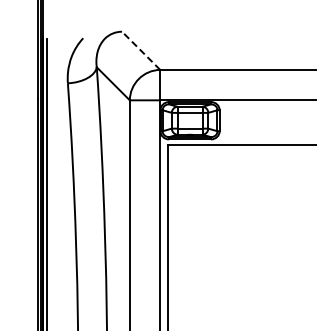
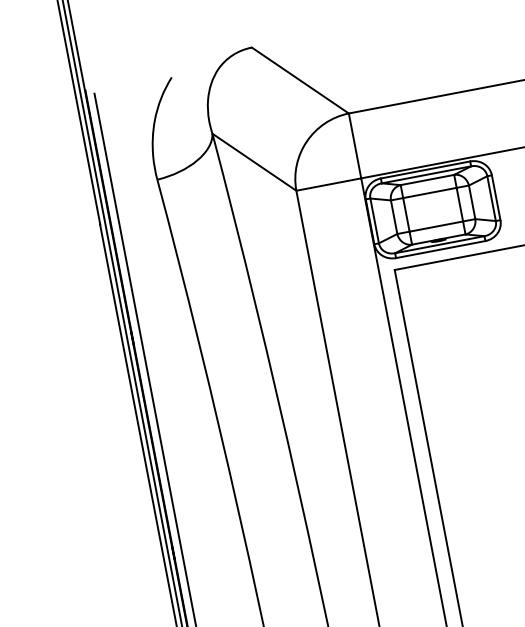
line: (141, 50) -> (300, 79), dashed -> solid

